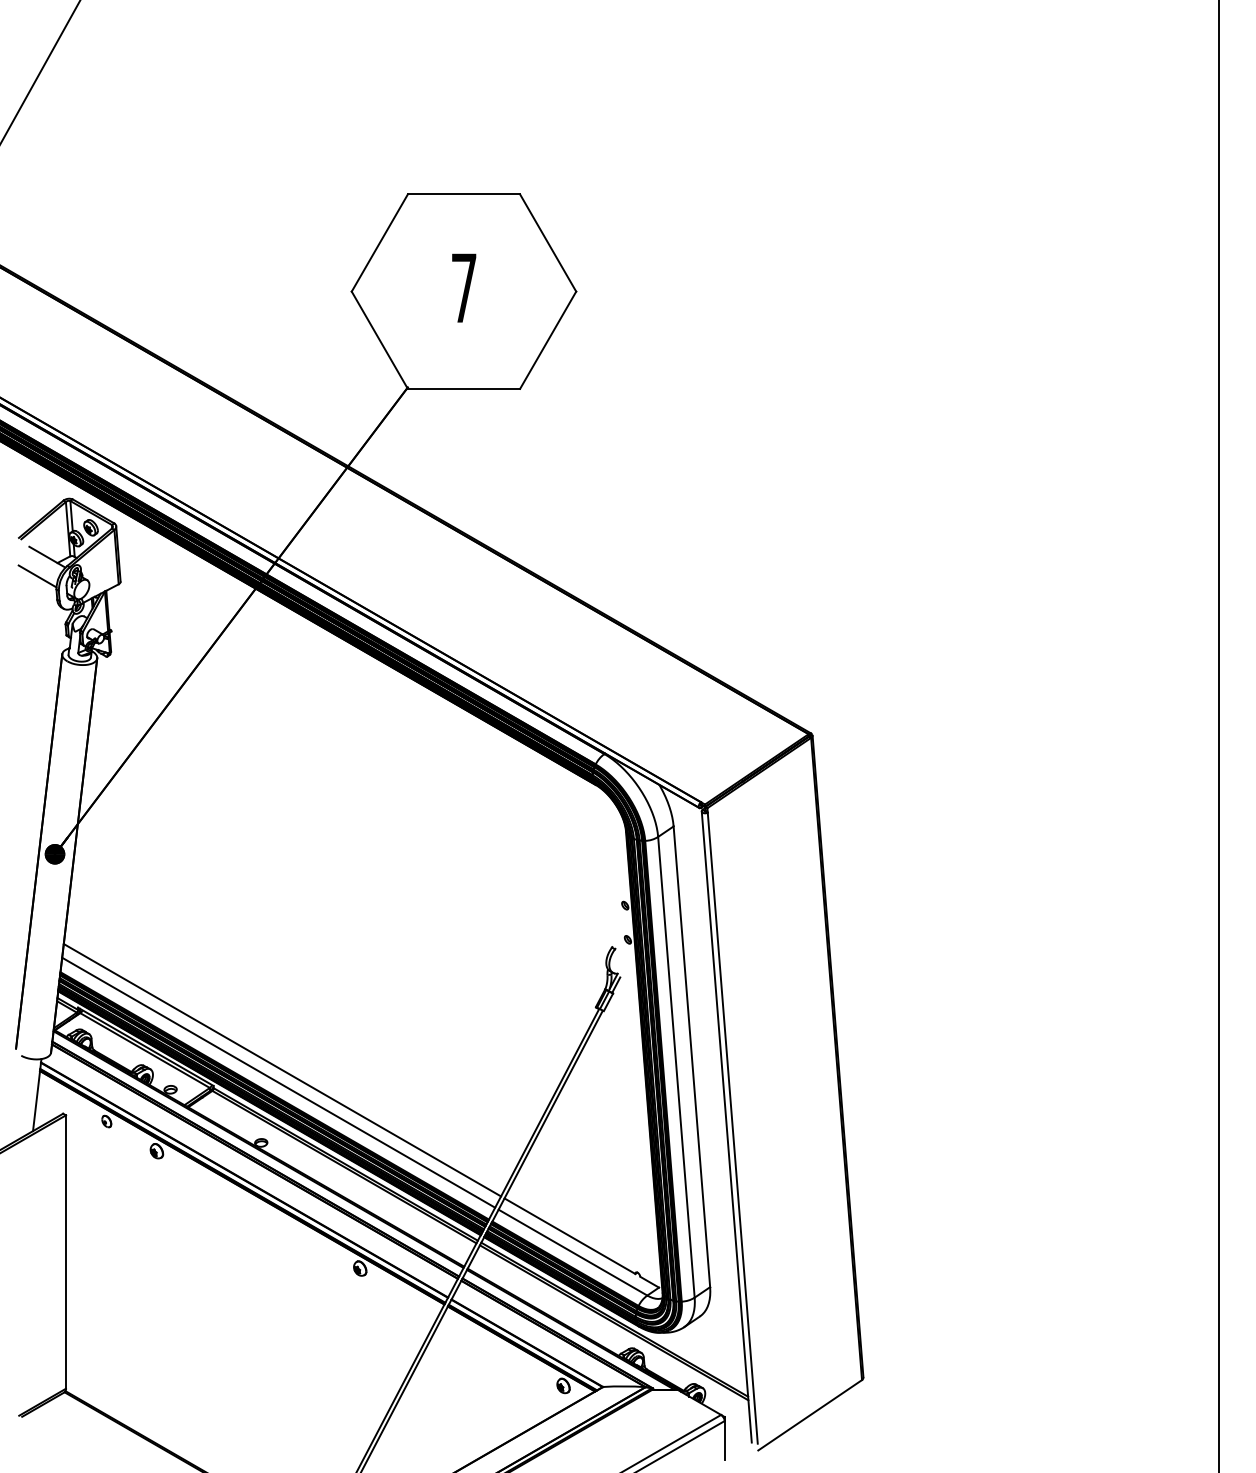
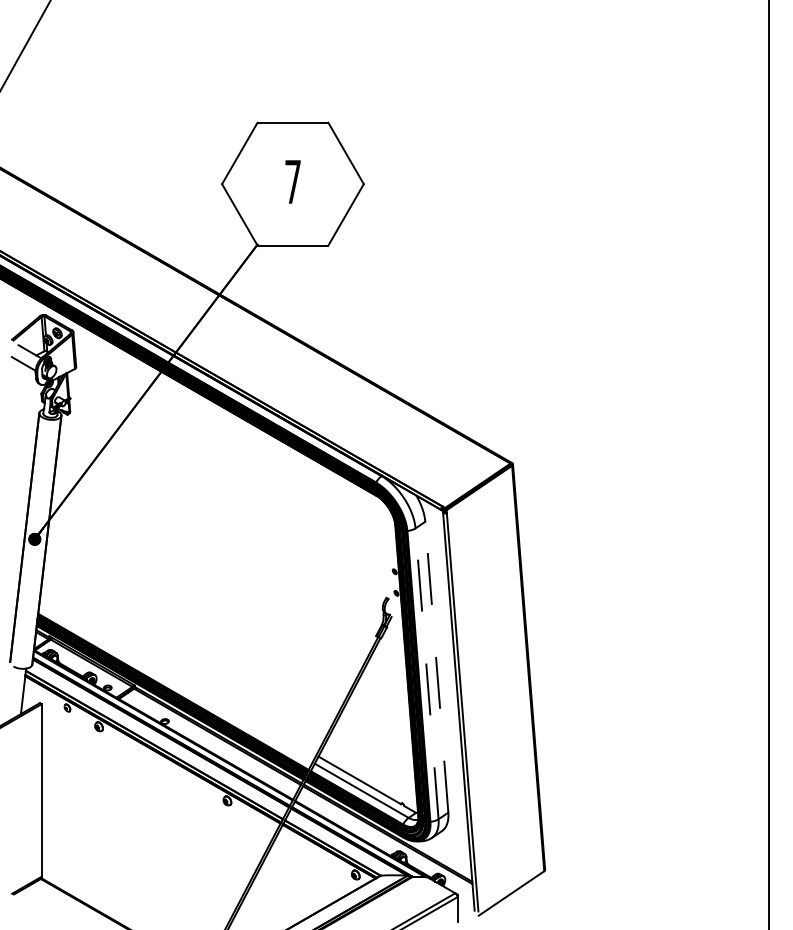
line: (691, 1057) -> (436, 667), solid -> dashed
line: (677, 1066) -> (427, 673), solid -> dashed
line: (282, 1069) -> (178, 675), removed
line: (277, 1082) -> (175, 683), removed

